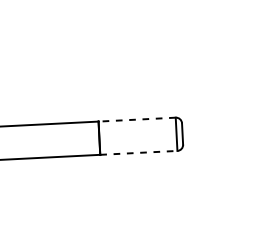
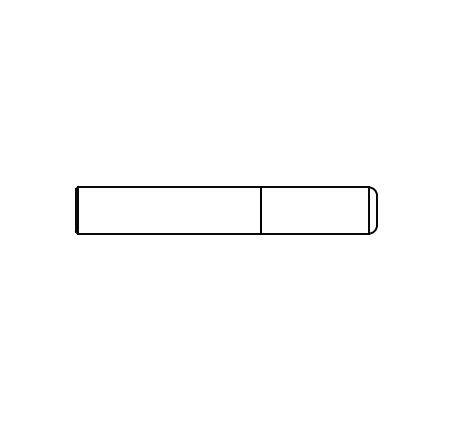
line: (136, 119) -> (314, 187), dashed -> solid
line: (138, 152) -> (314, 233), dashed -> solid

